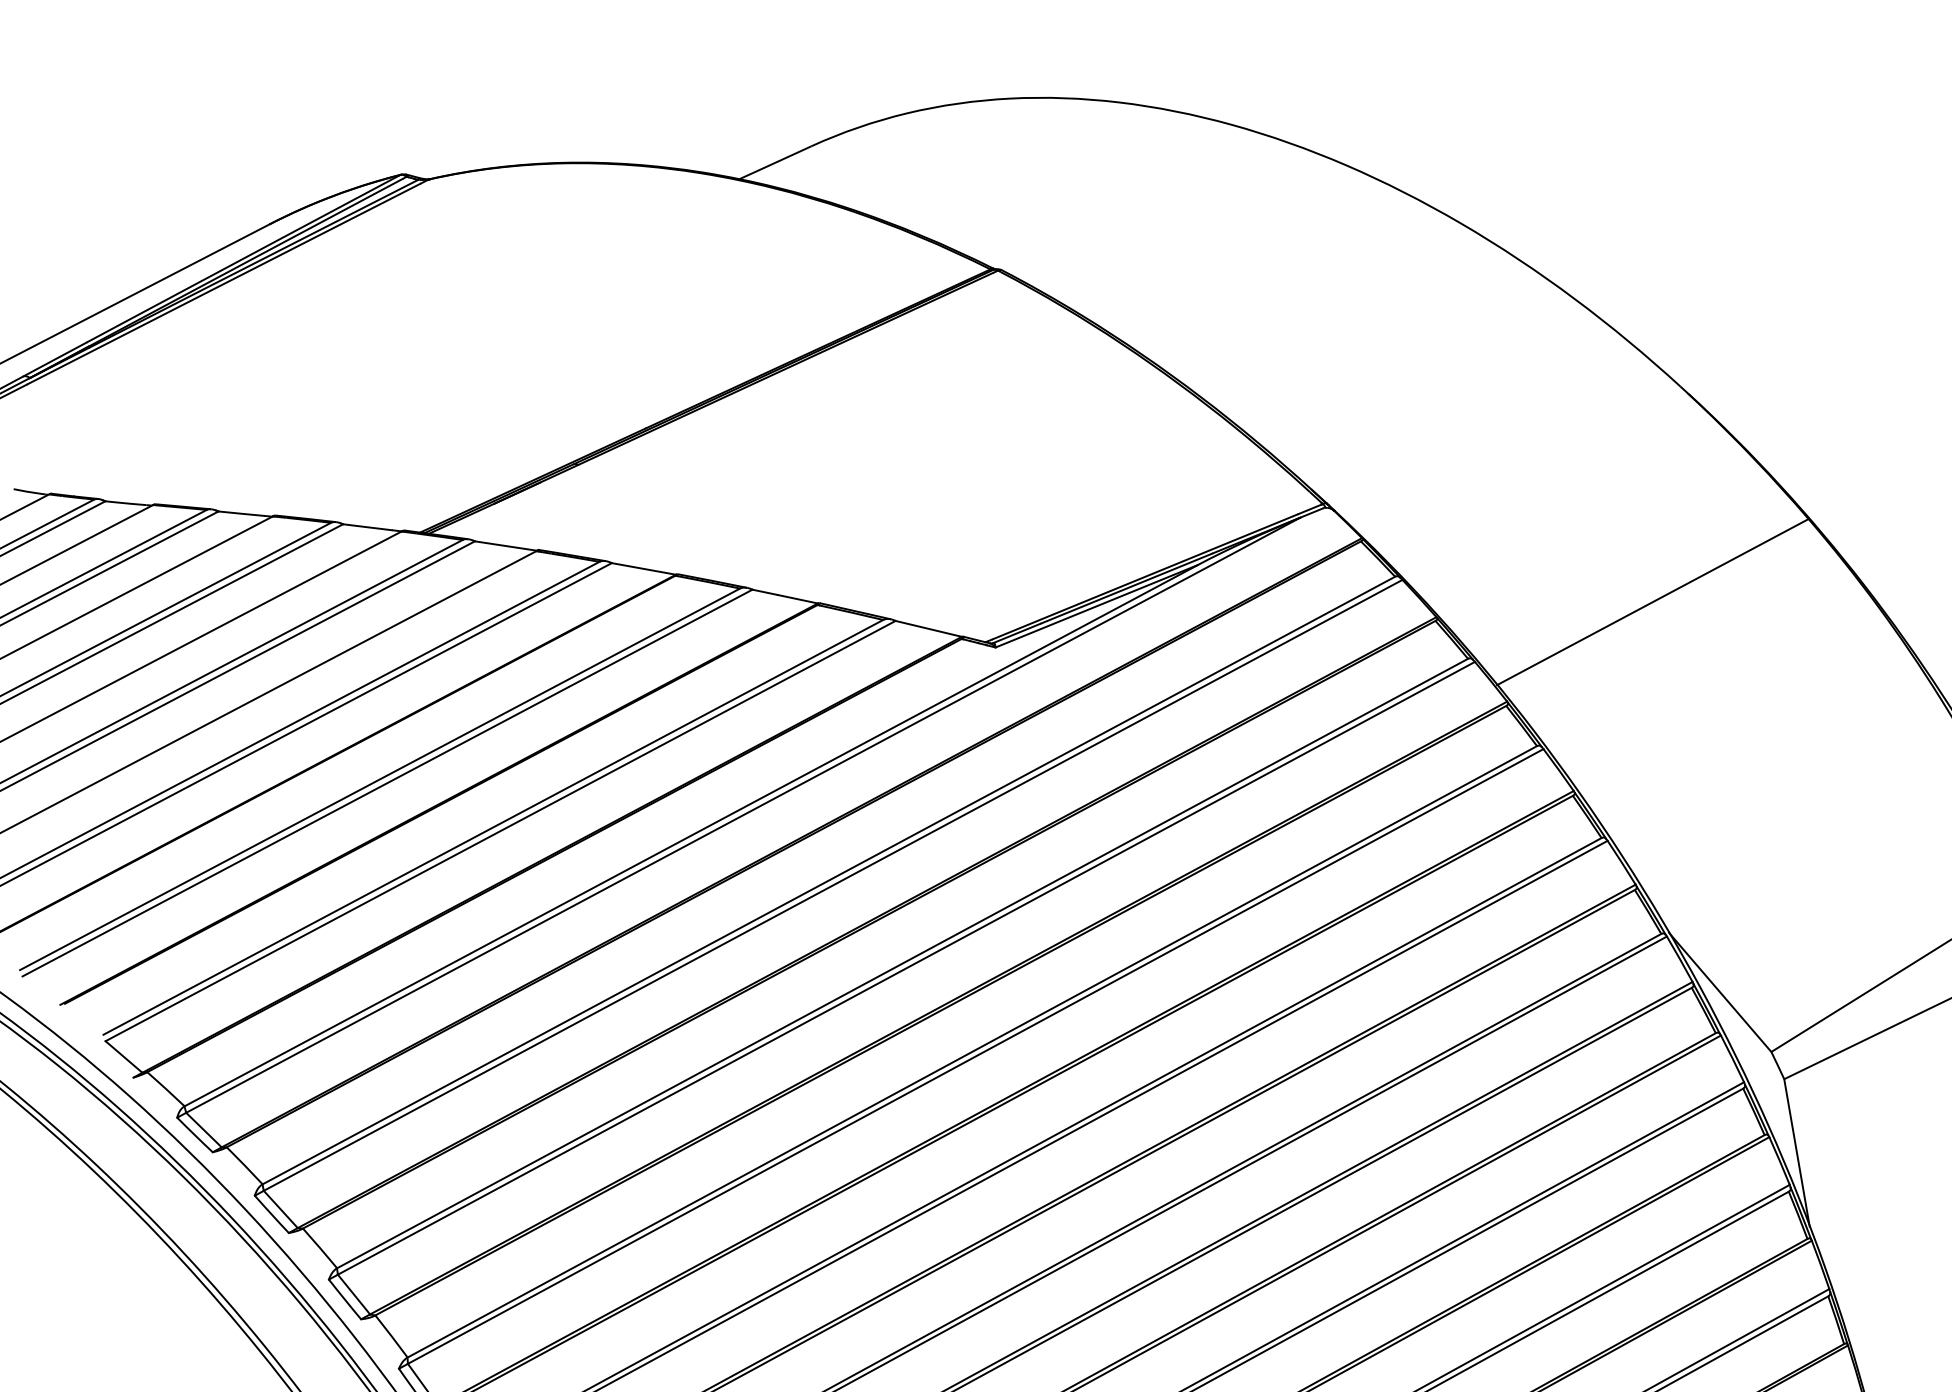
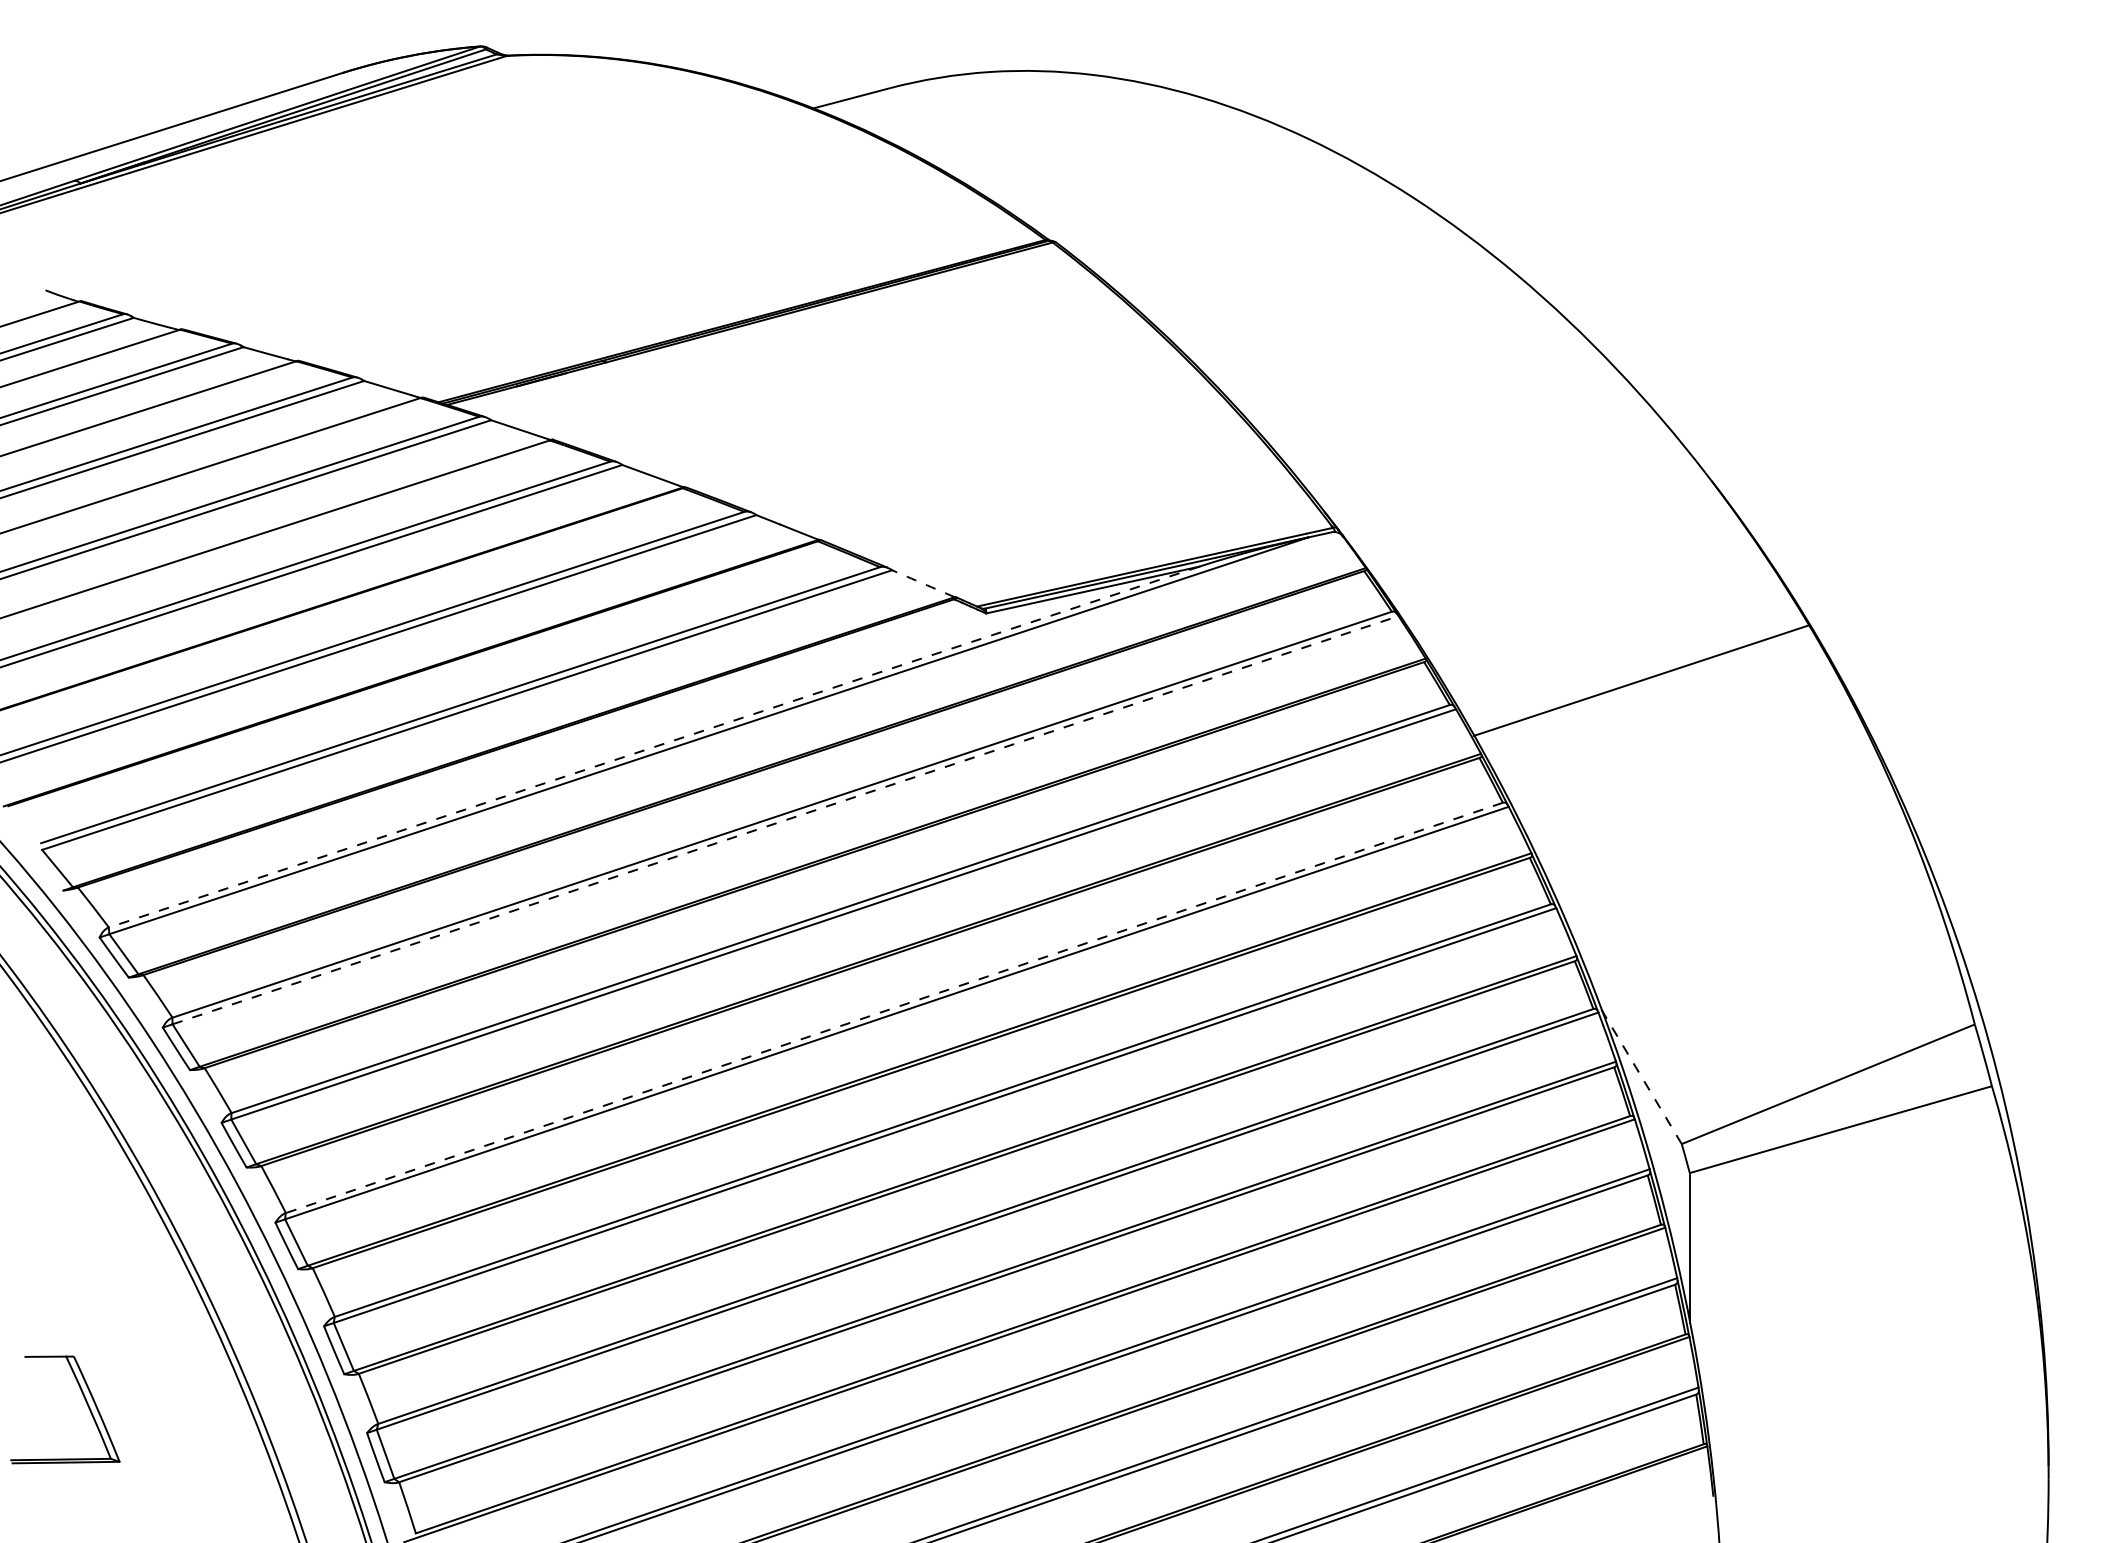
arc: (928, 628) -> (923, 583), solid -> dashed
line: (690, 836) -> (653, 747), solid -> dashed
line: (834, 885) -> (786, 820), solid -> dashed
line: (1720, 992) -> (1641, 1076), solid -> dashed
line: (971, 1052) -> (893, 1008), solid -> dashed

